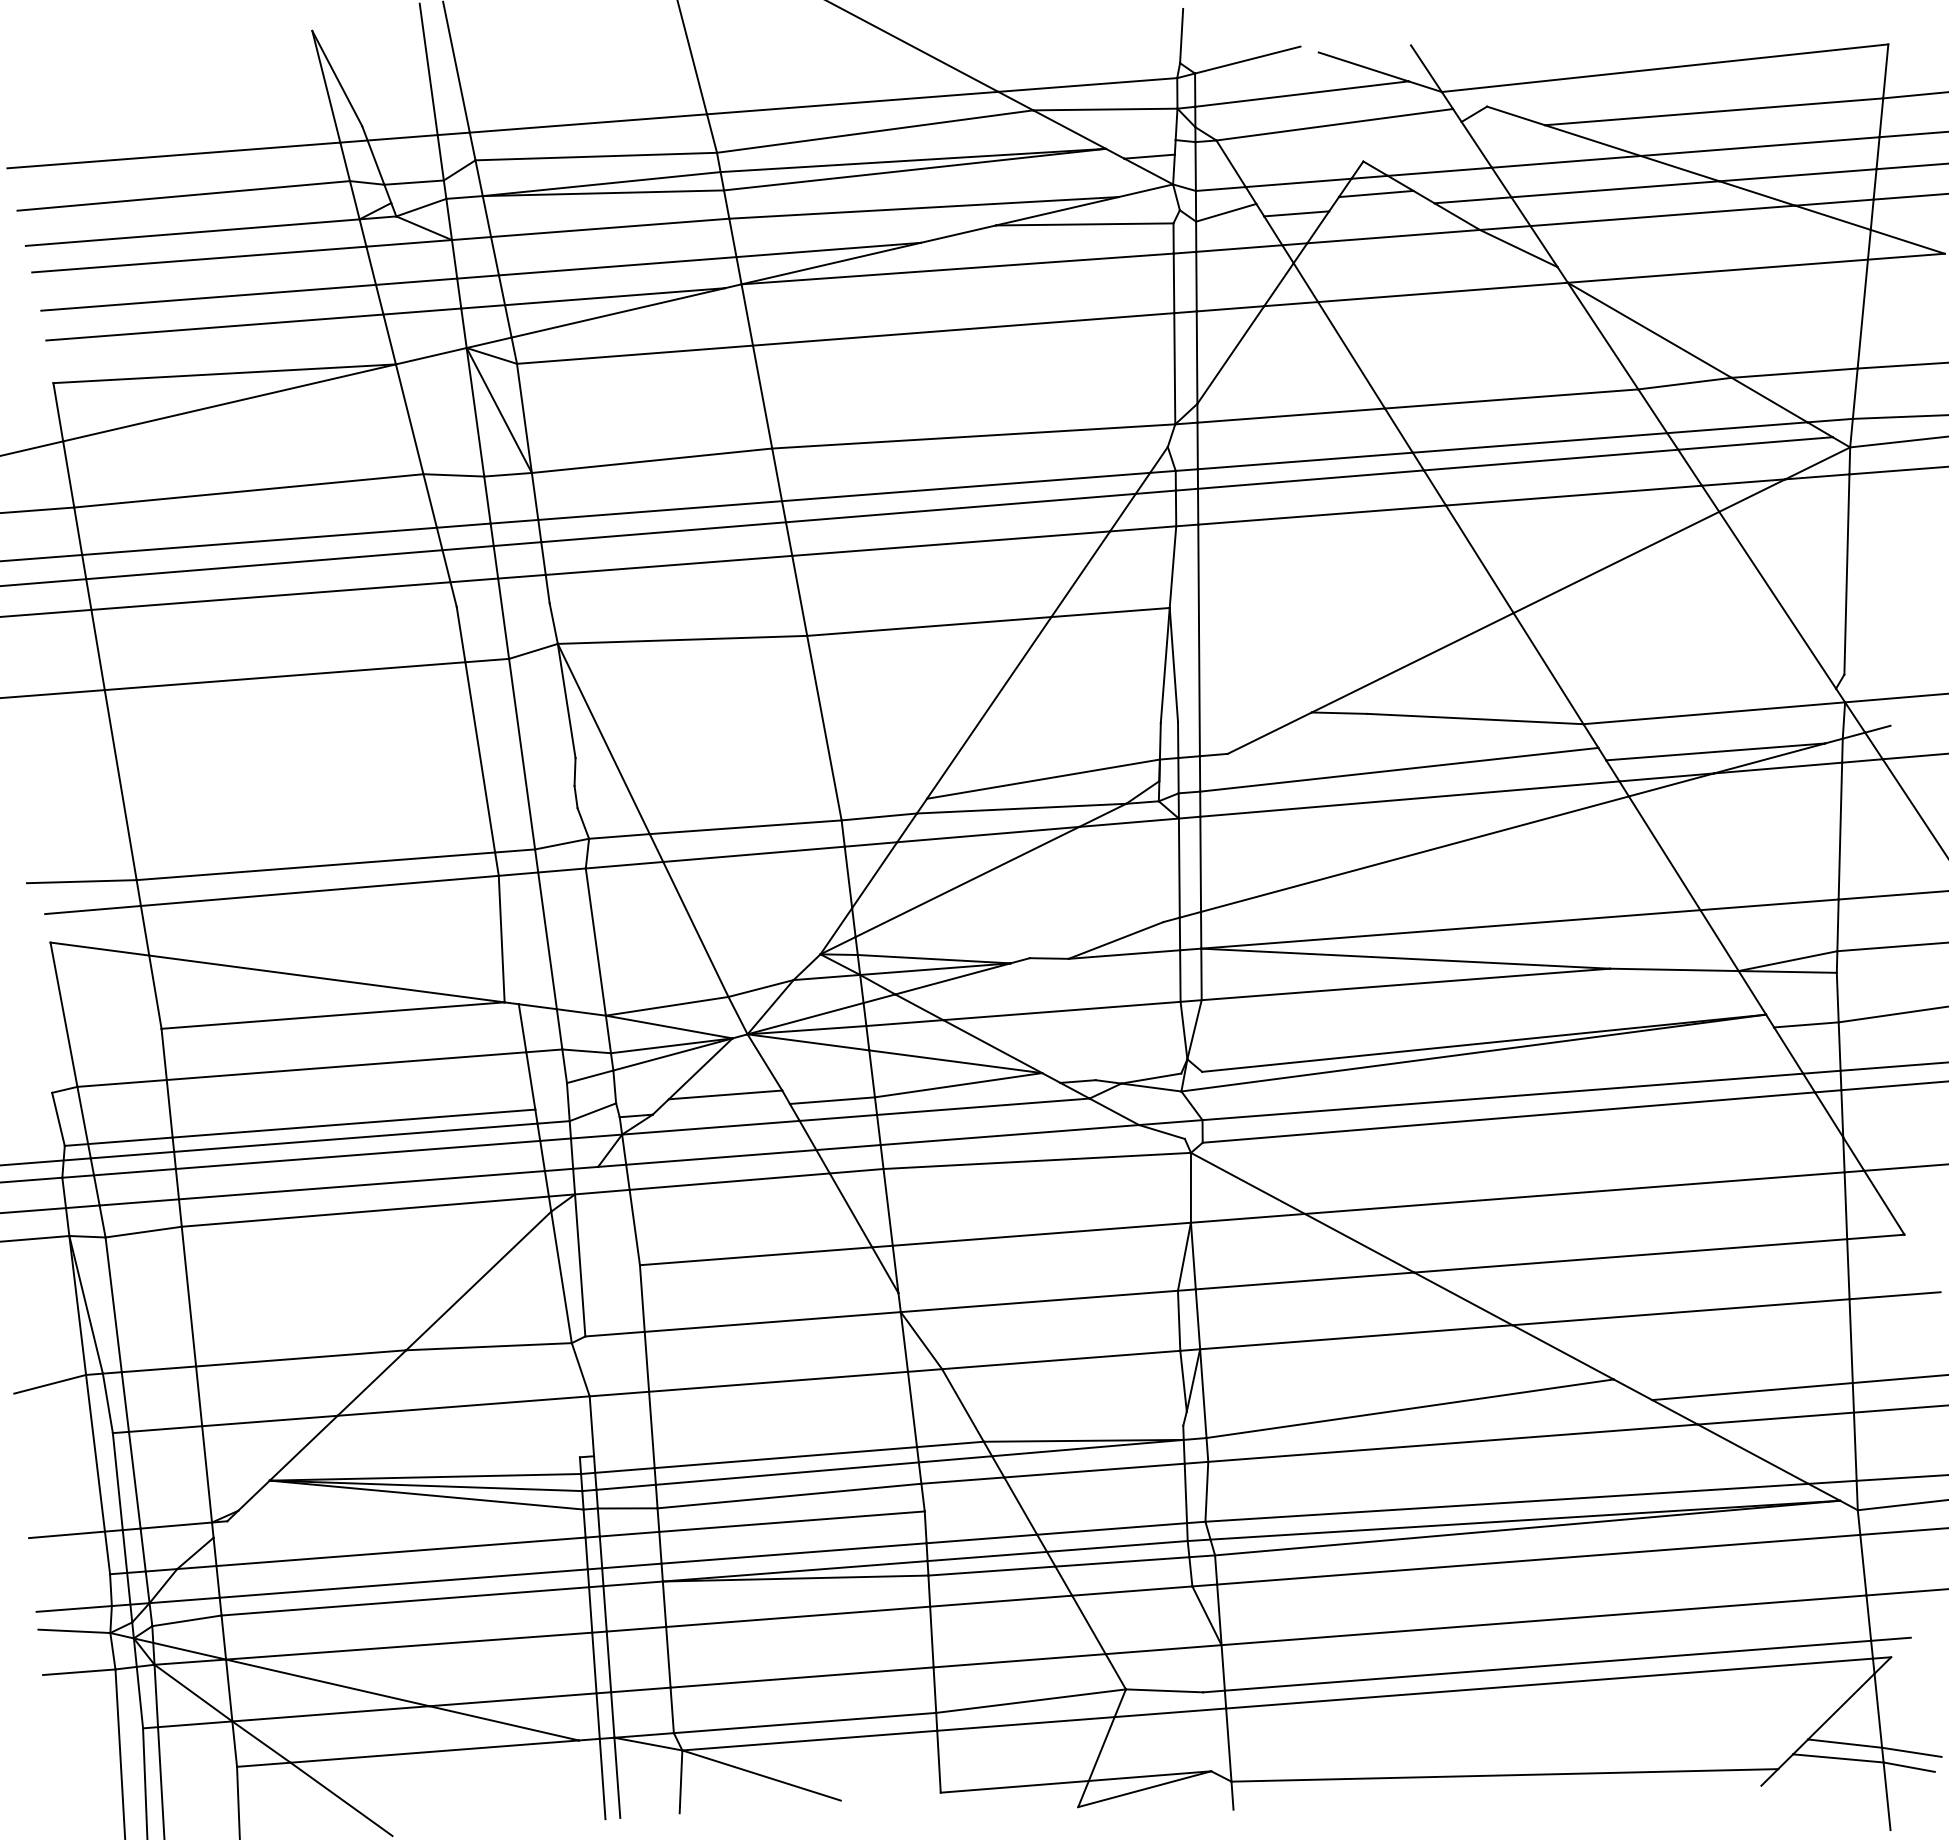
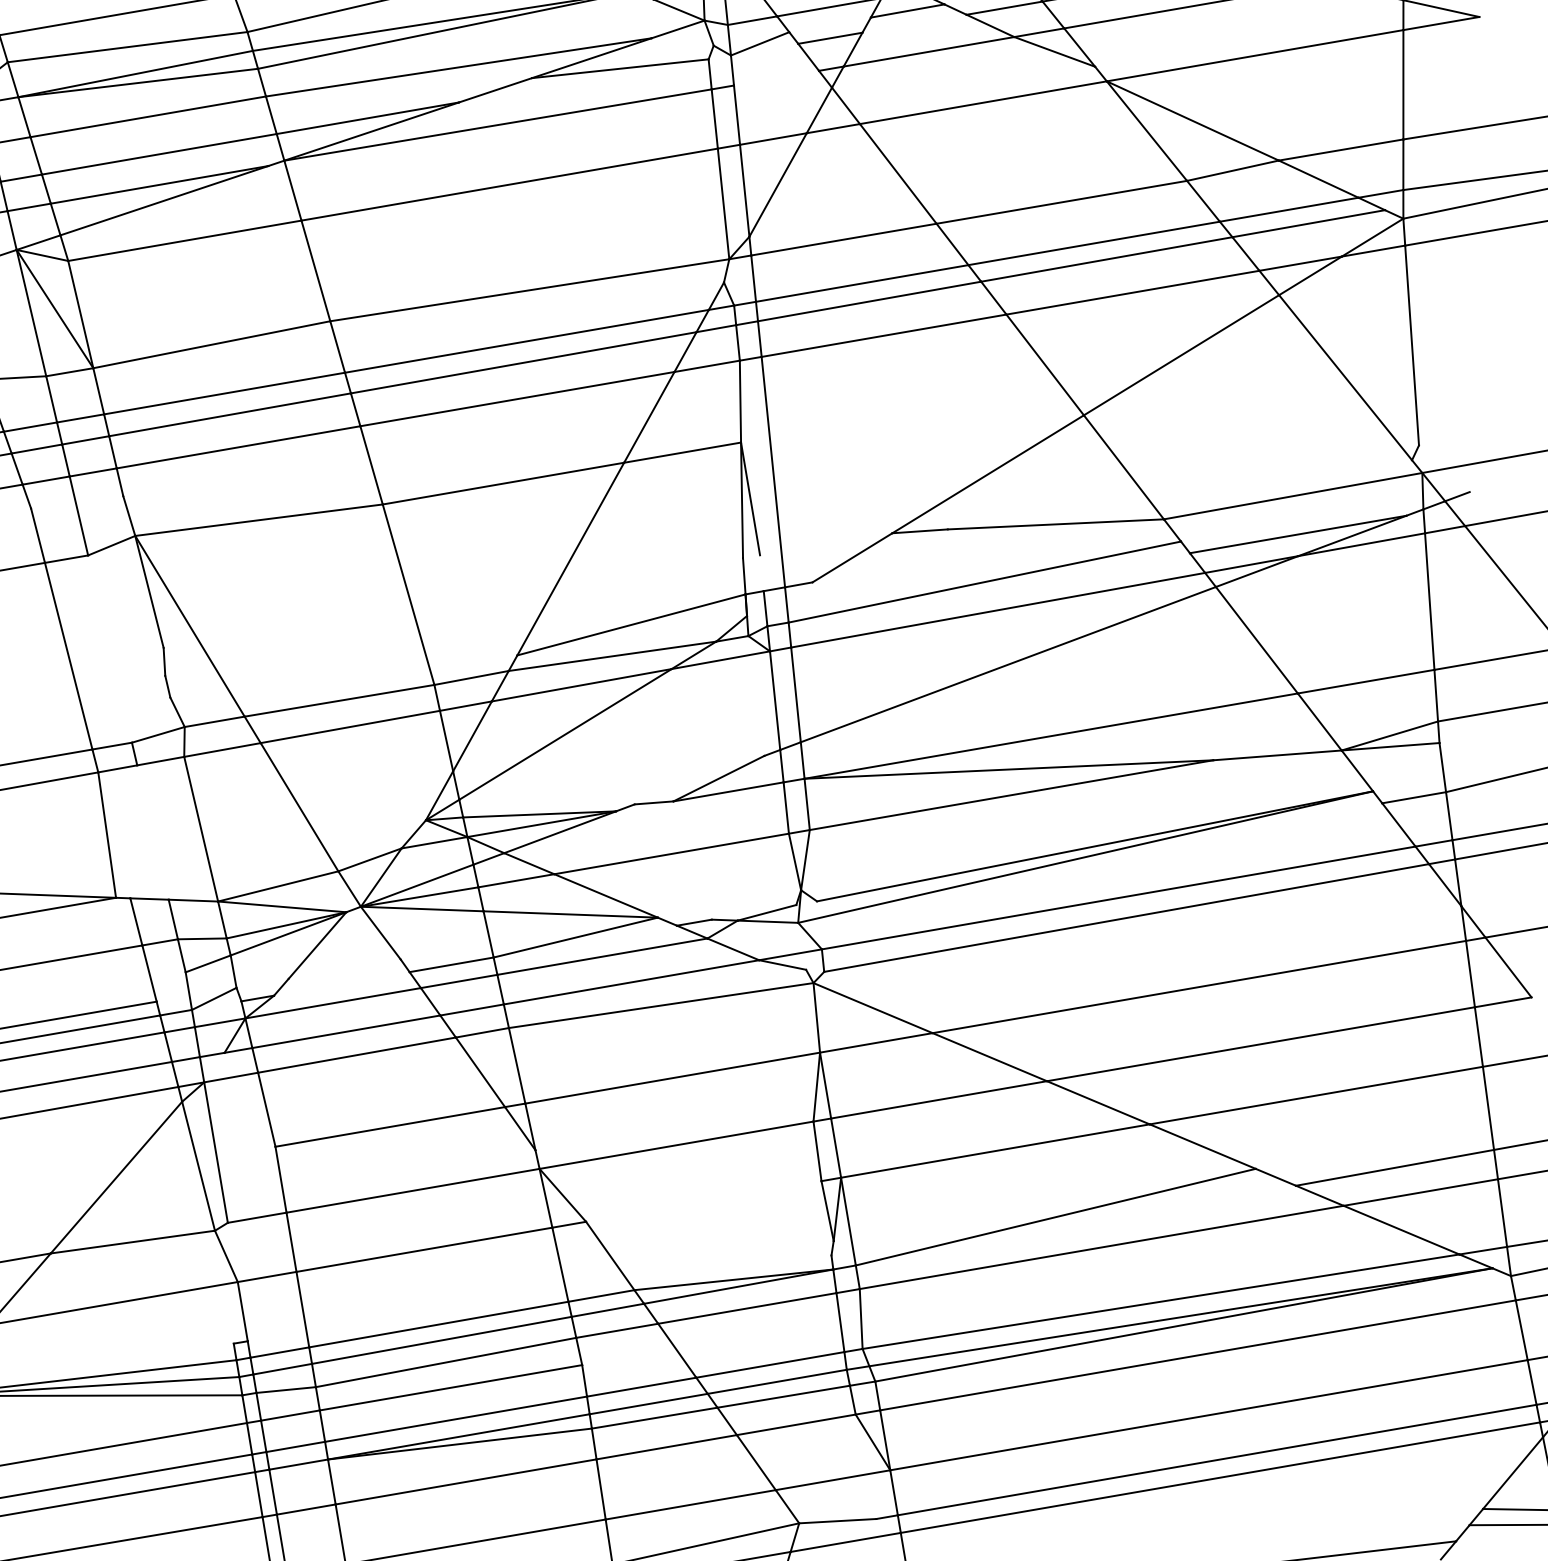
line: (1239, 248) -> (776, 78), removed
line: (1178, 739) -> (762, 572), removed
line: (522, 753) -> (110, 648), removed
line: (547, 940) -> (152, 832), removed
line: (725, 1094) -> (344, 968), removed
line: (1061, 1359) -> (704, 1200), removed

